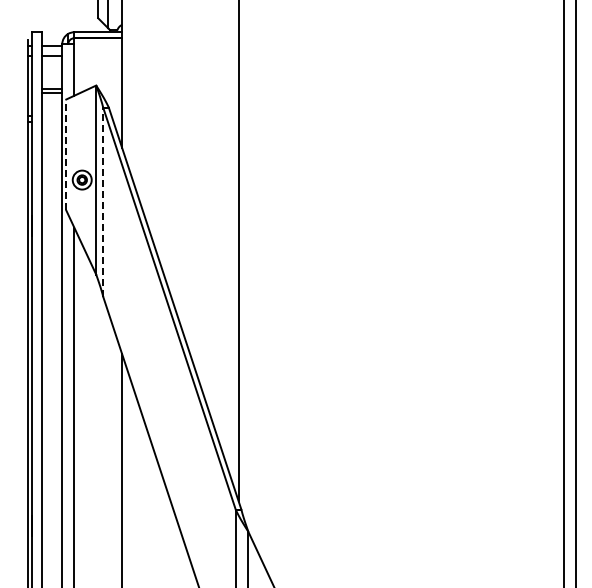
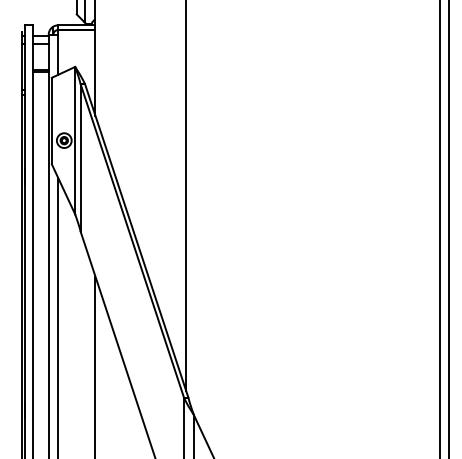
line: (66, 154) -> (52, 120), dashed -> solid
line: (103, 202) -> (80, 158), dashed -> solid

